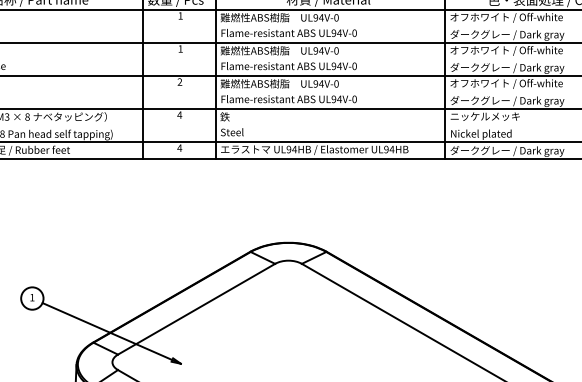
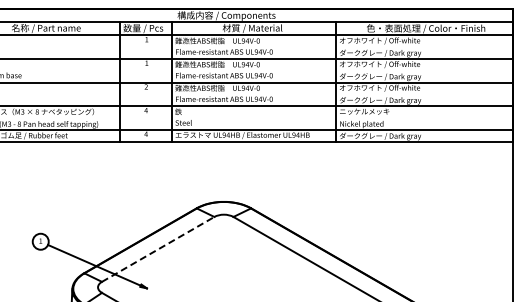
line: (197, 309) -> (158, 249), solid -> dashed

